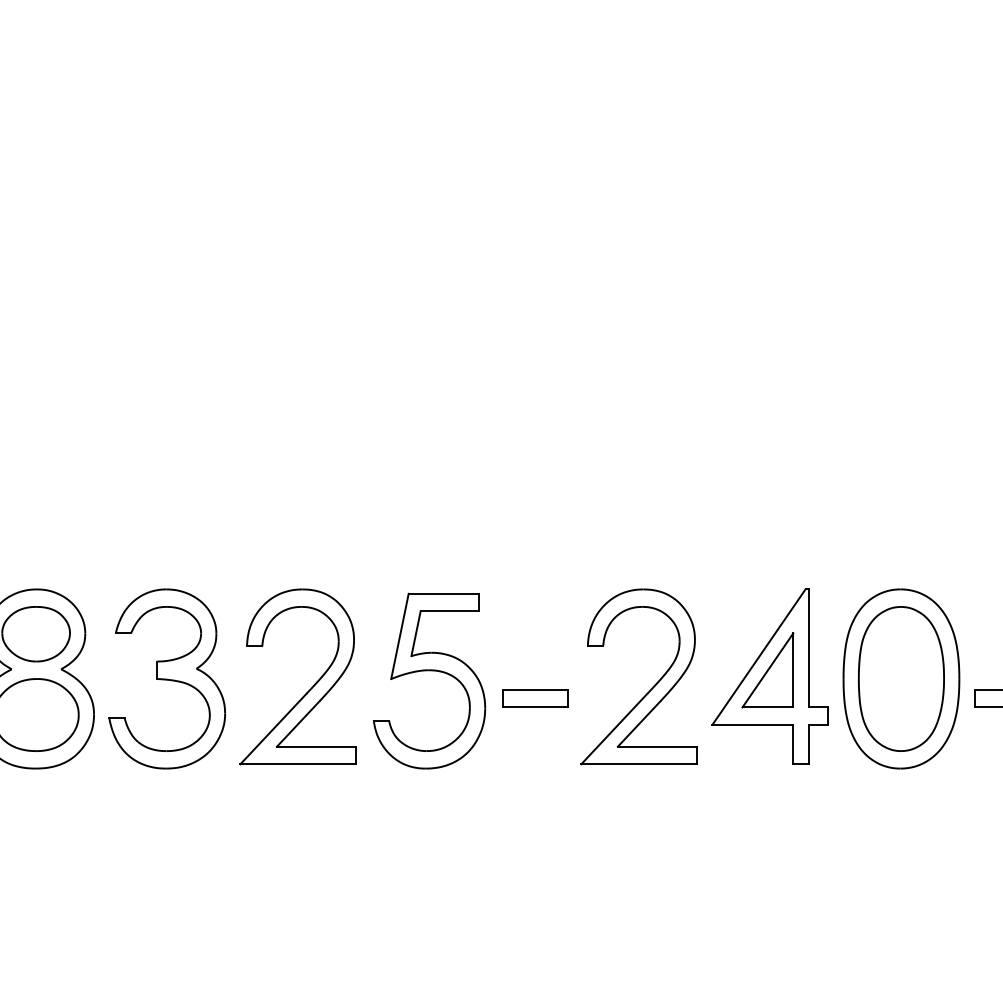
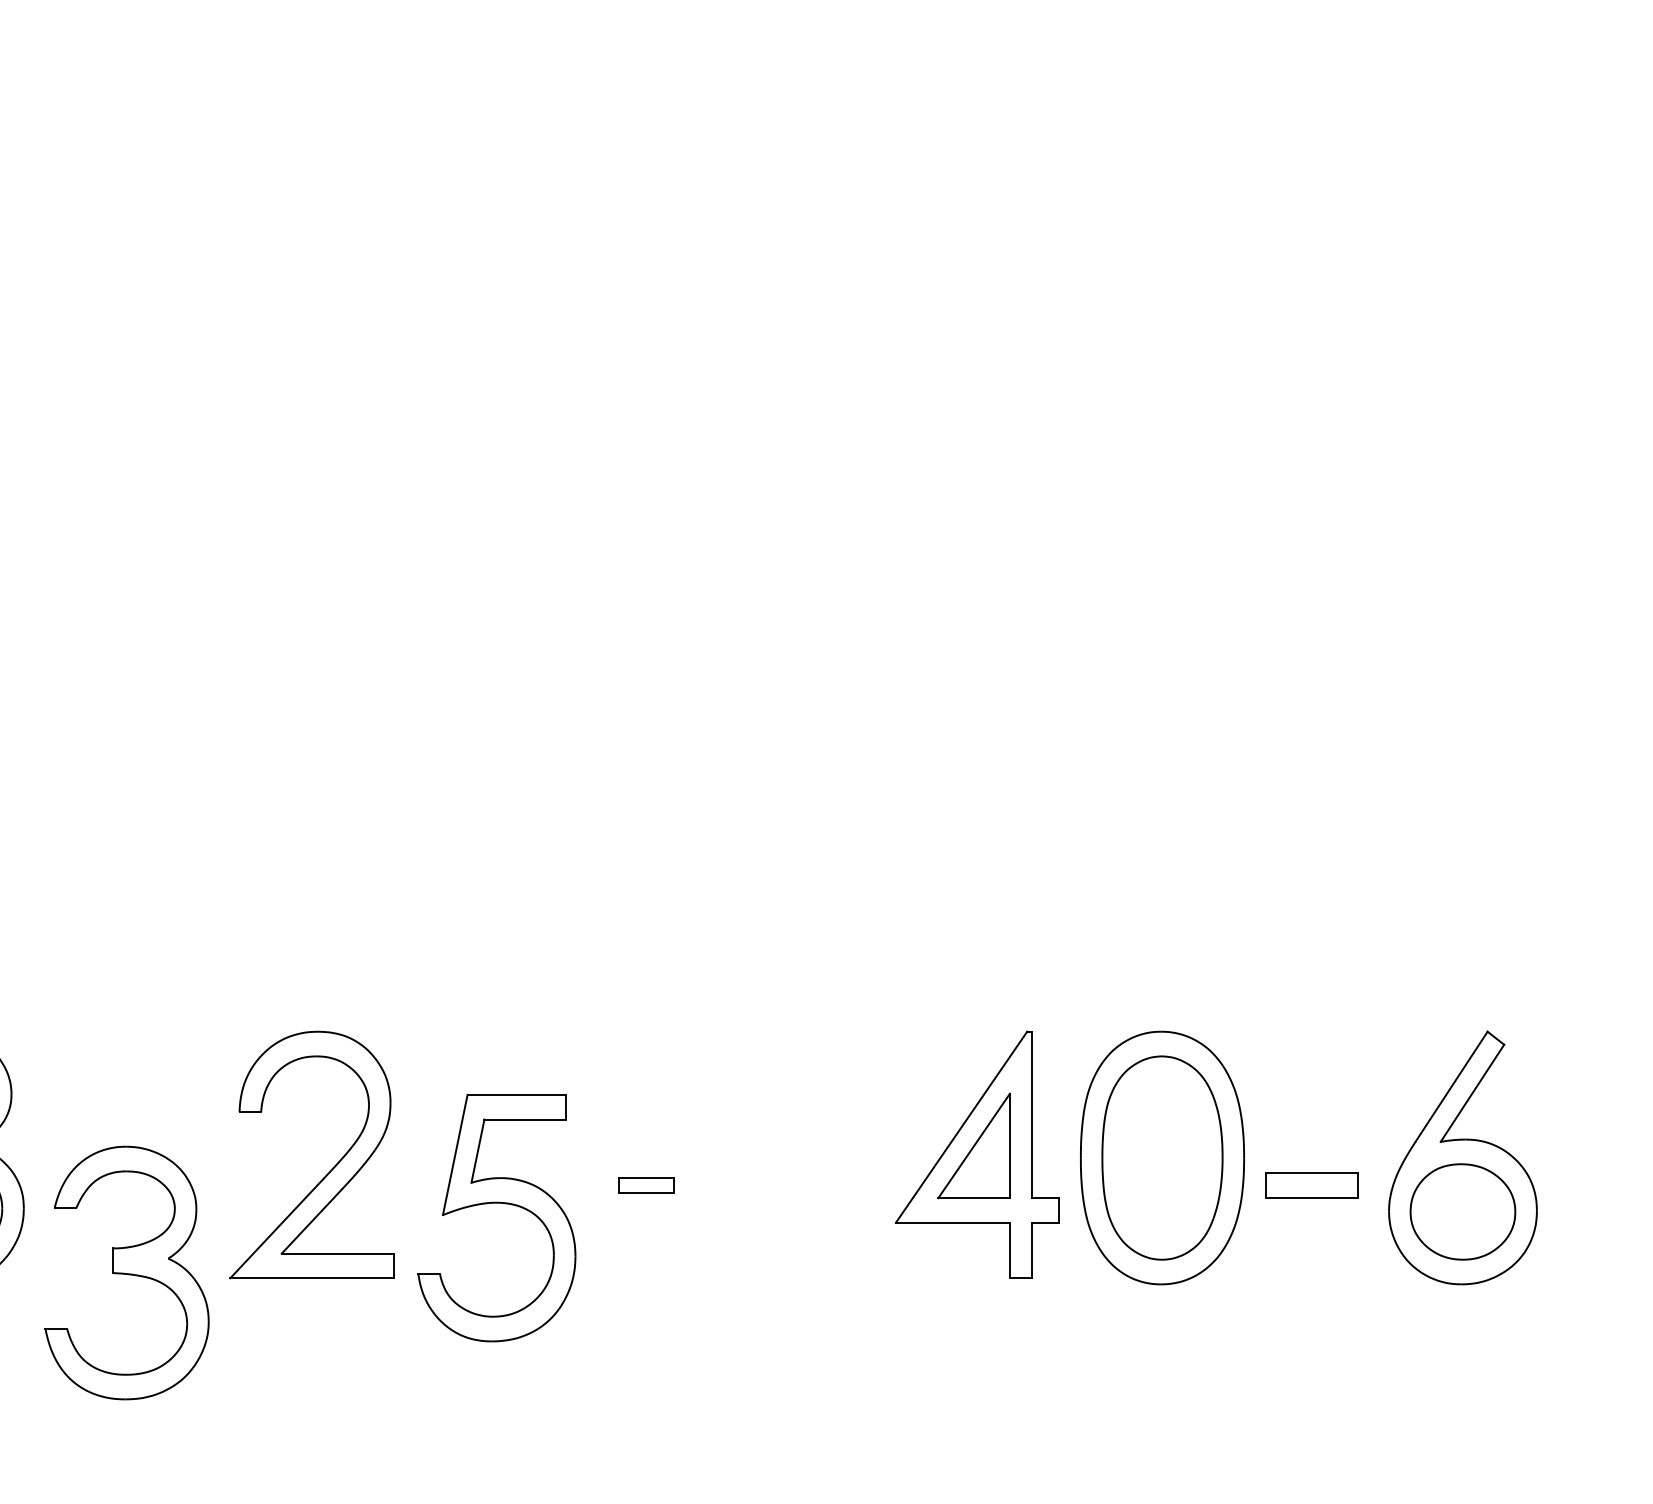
part: (429, 670) -> (496, 1203), moved
part: (166, 678) -> (126, 1272), moved
part: (651, 688) -> (809, 1171), removed
part: (535, 698) -> (646, 1185), size x0.6

